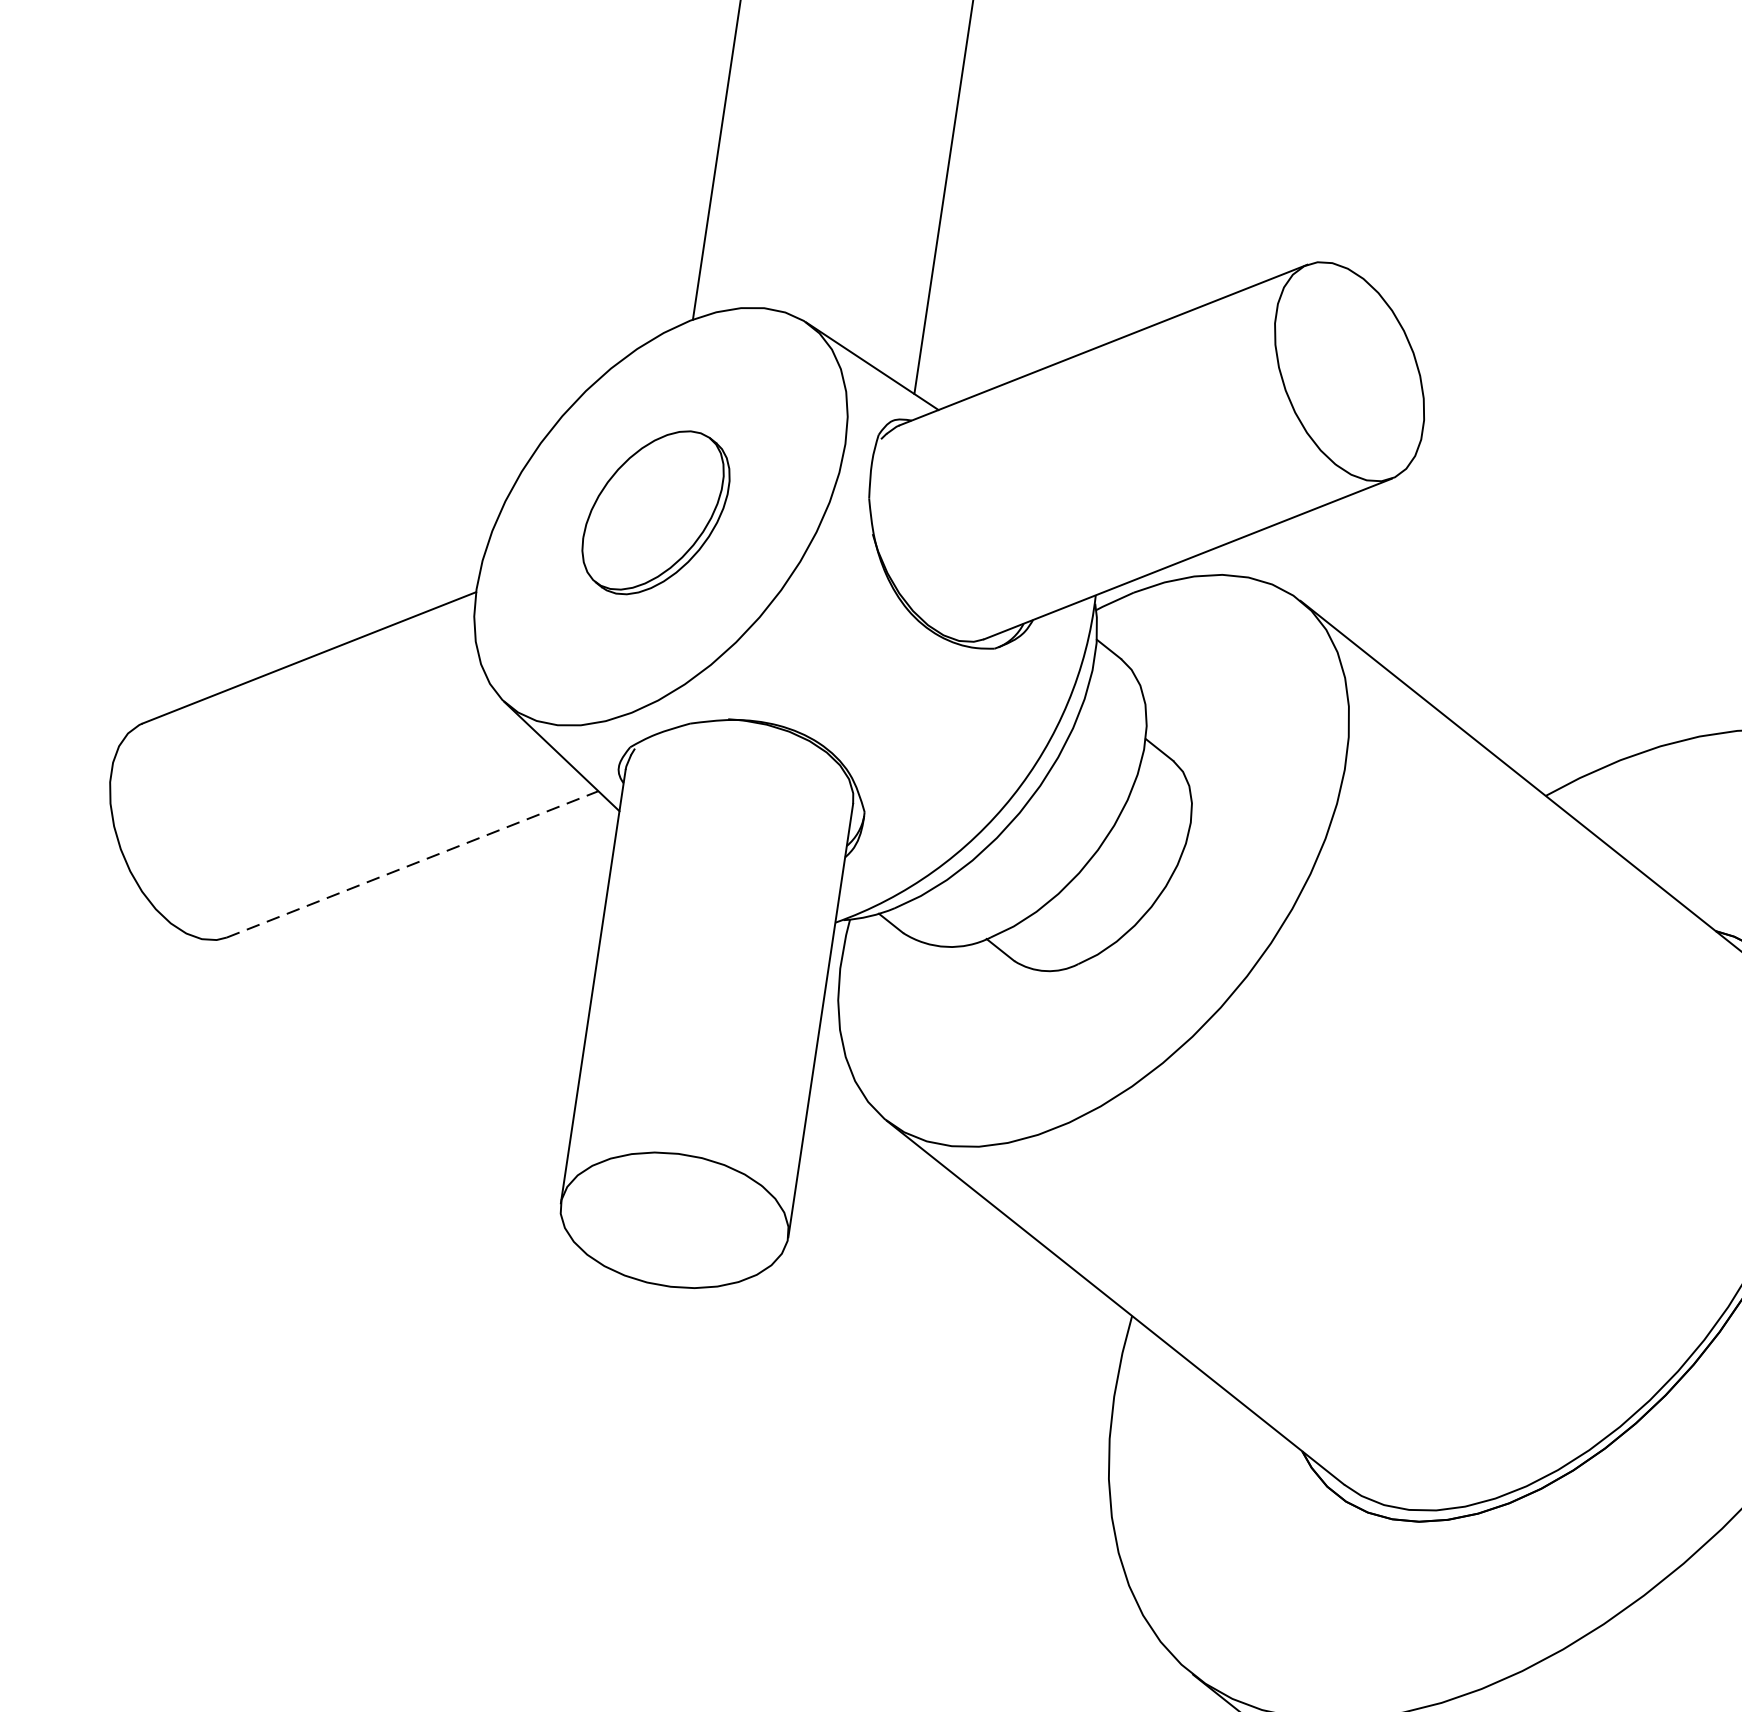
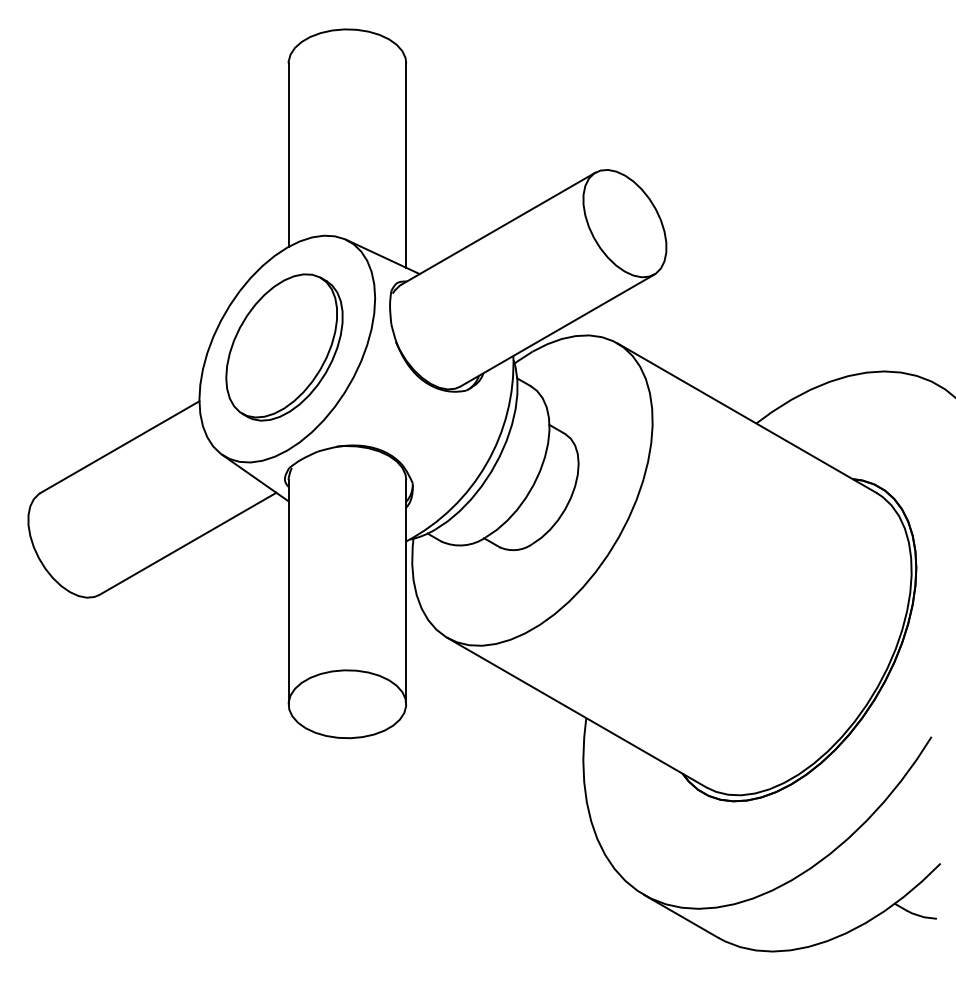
part: (656, 512) -> (284, 347), size x1.67
line: (413, 863) -> (188, 543), dashed -> solid

